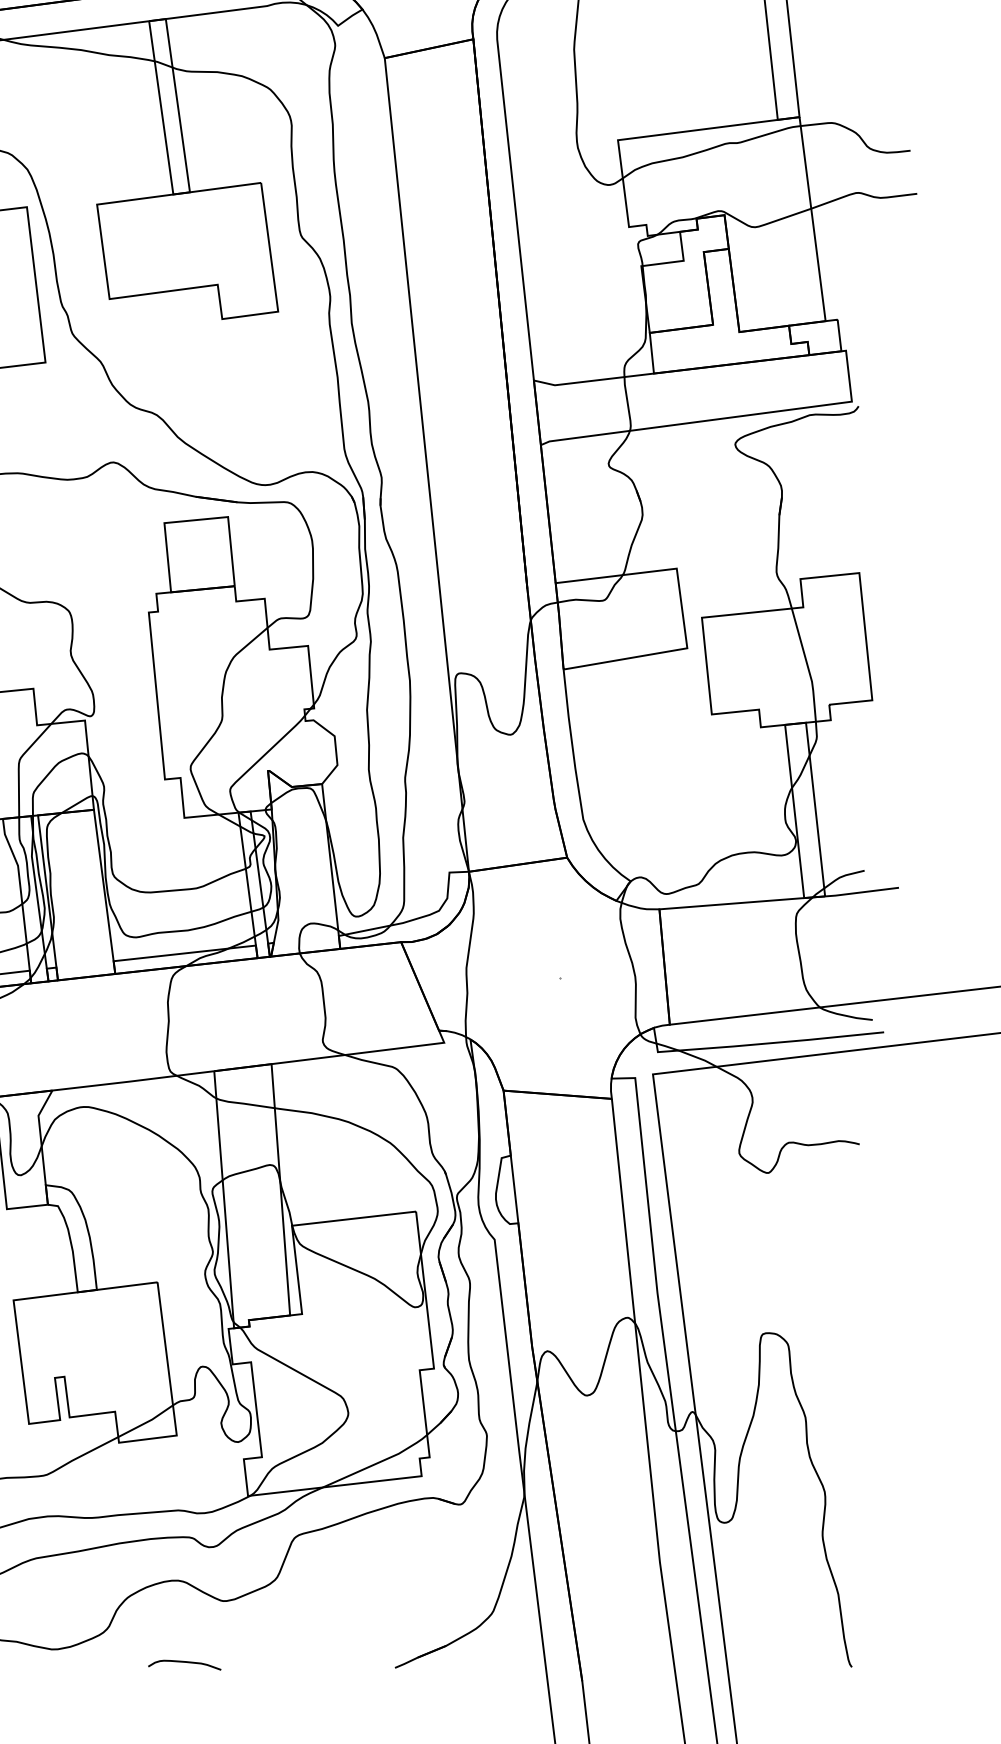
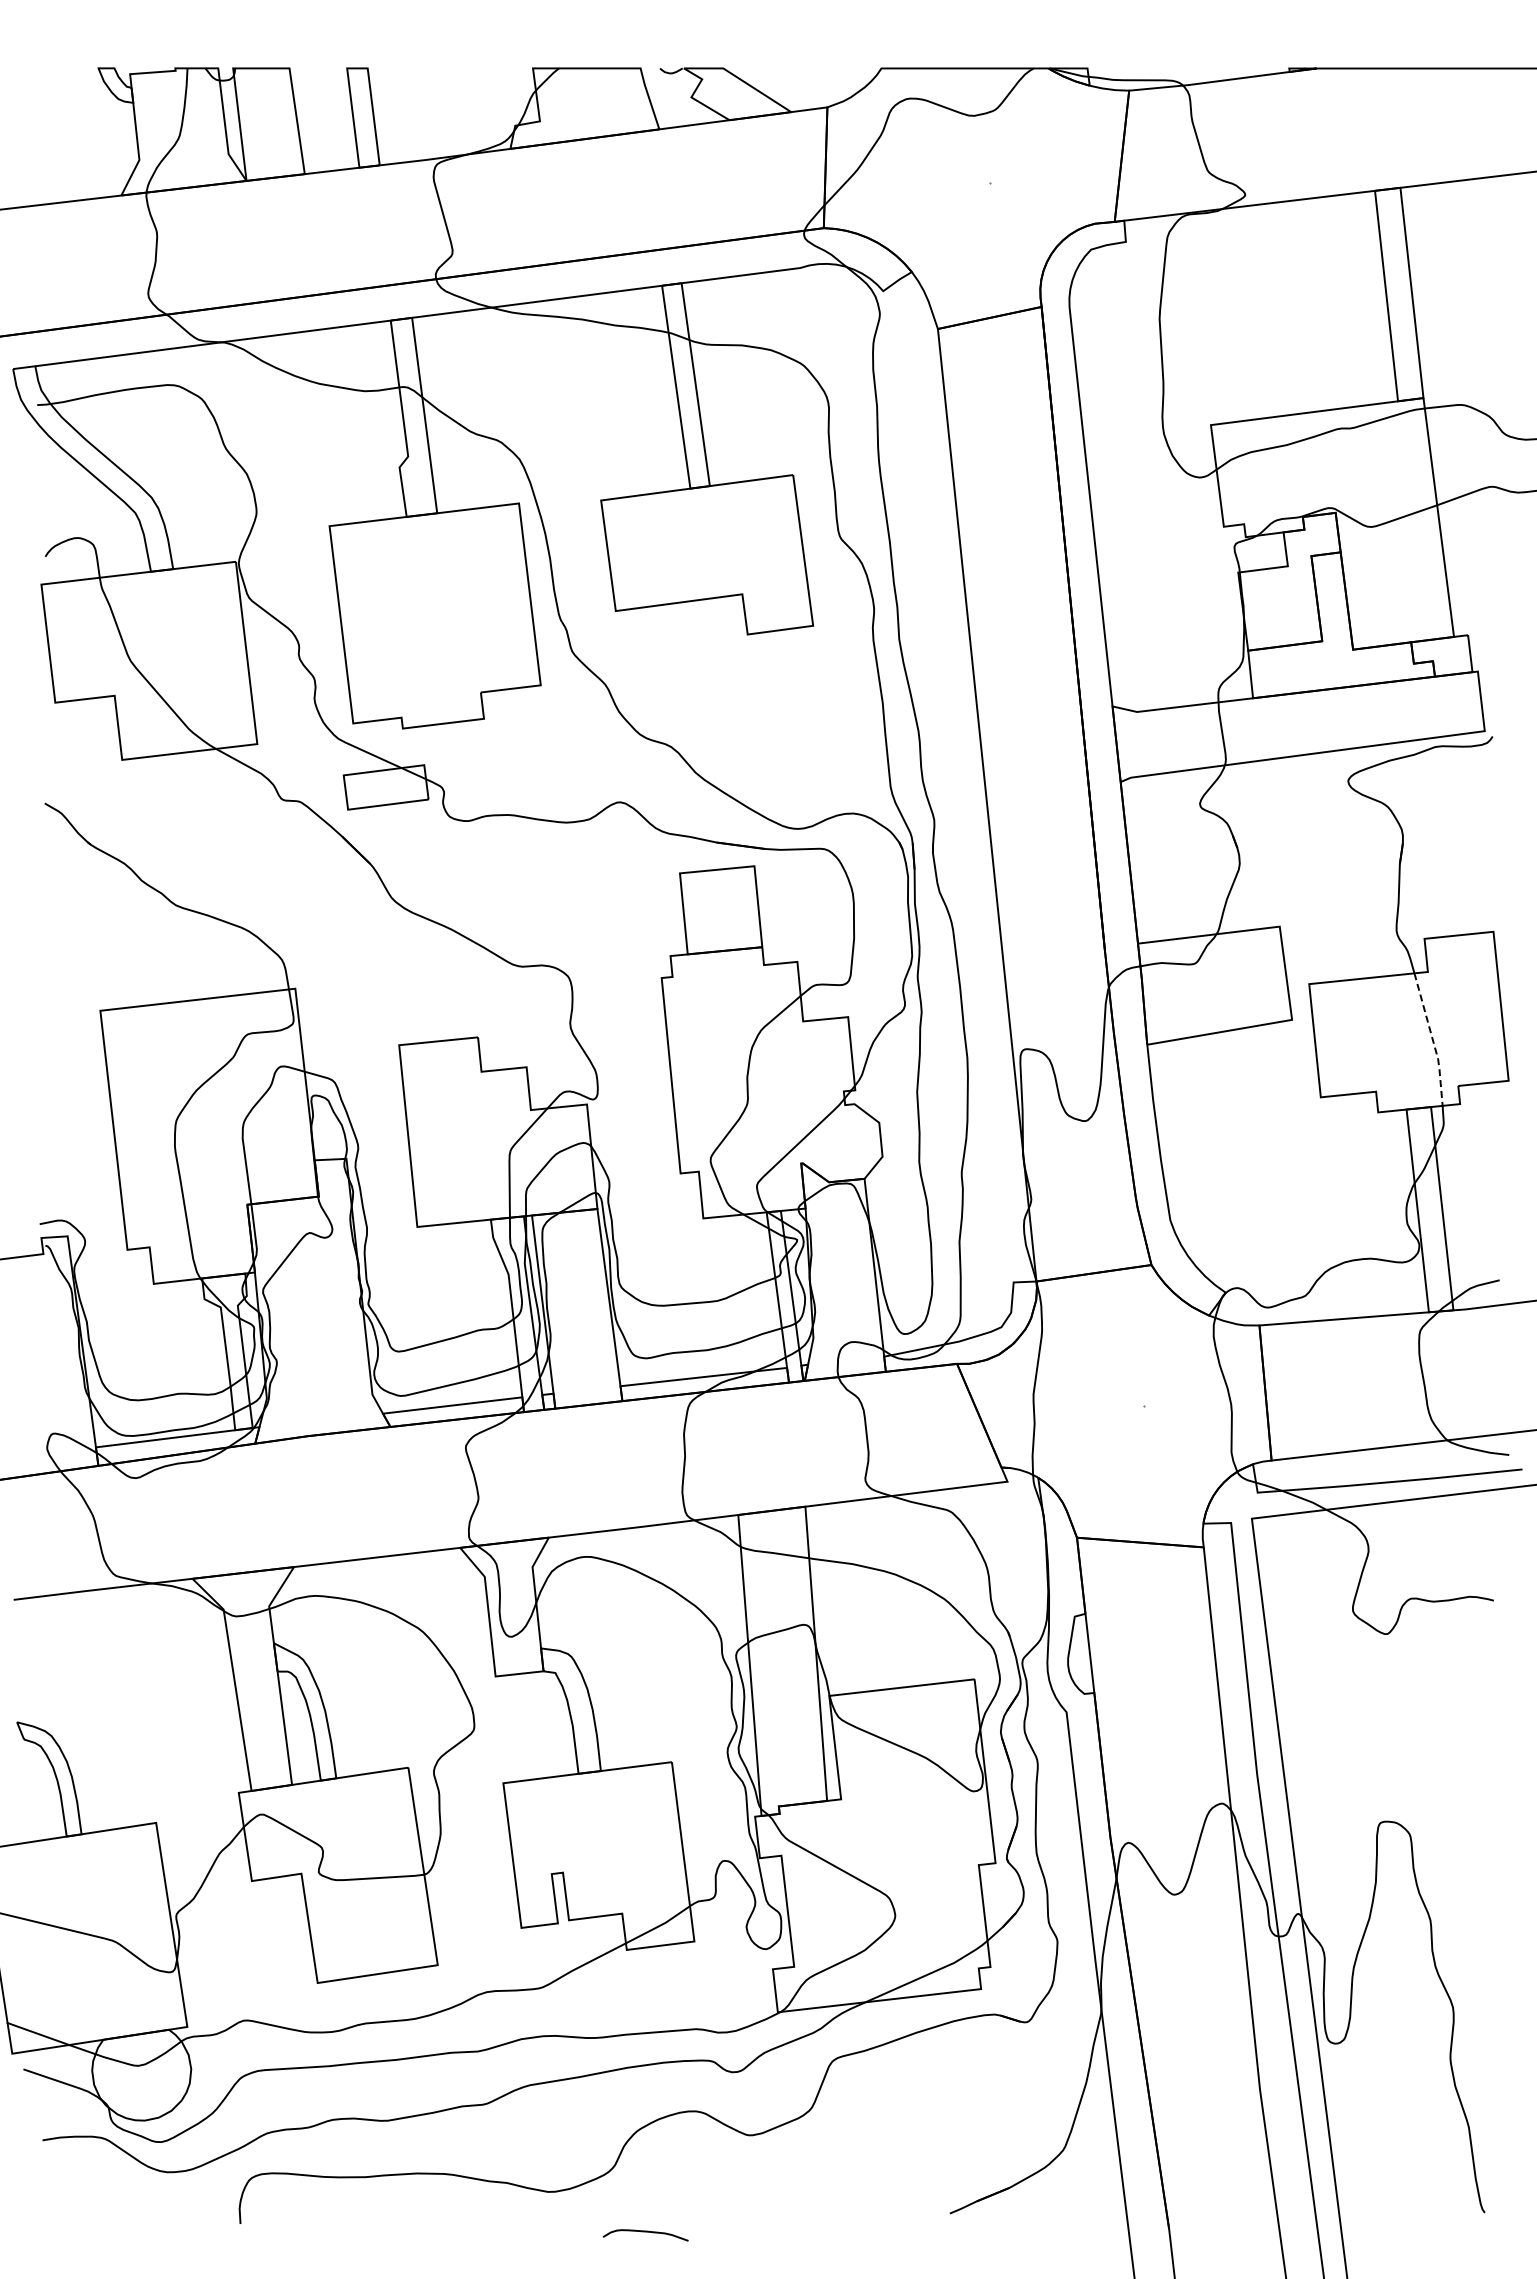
line: (808, 665) -> (1433, 1040), solid -> dashed
curve: (184, 1662) -> (645, 2232), moved

